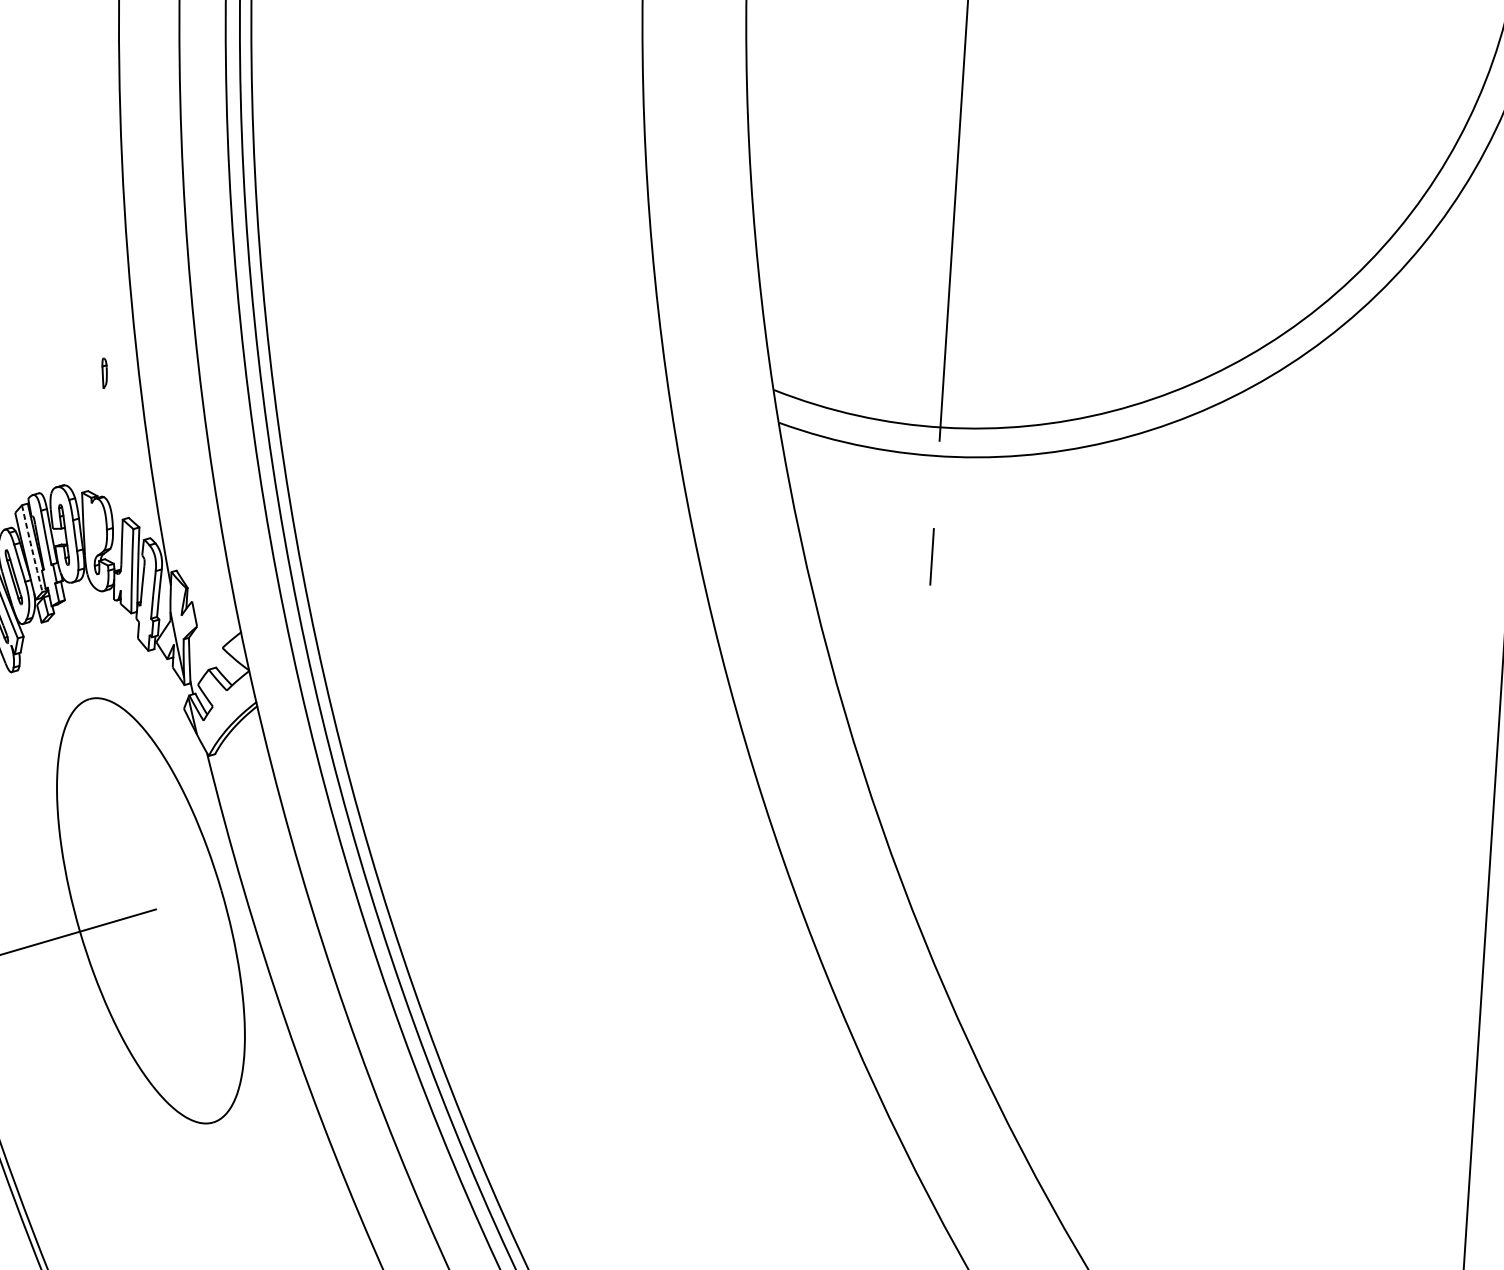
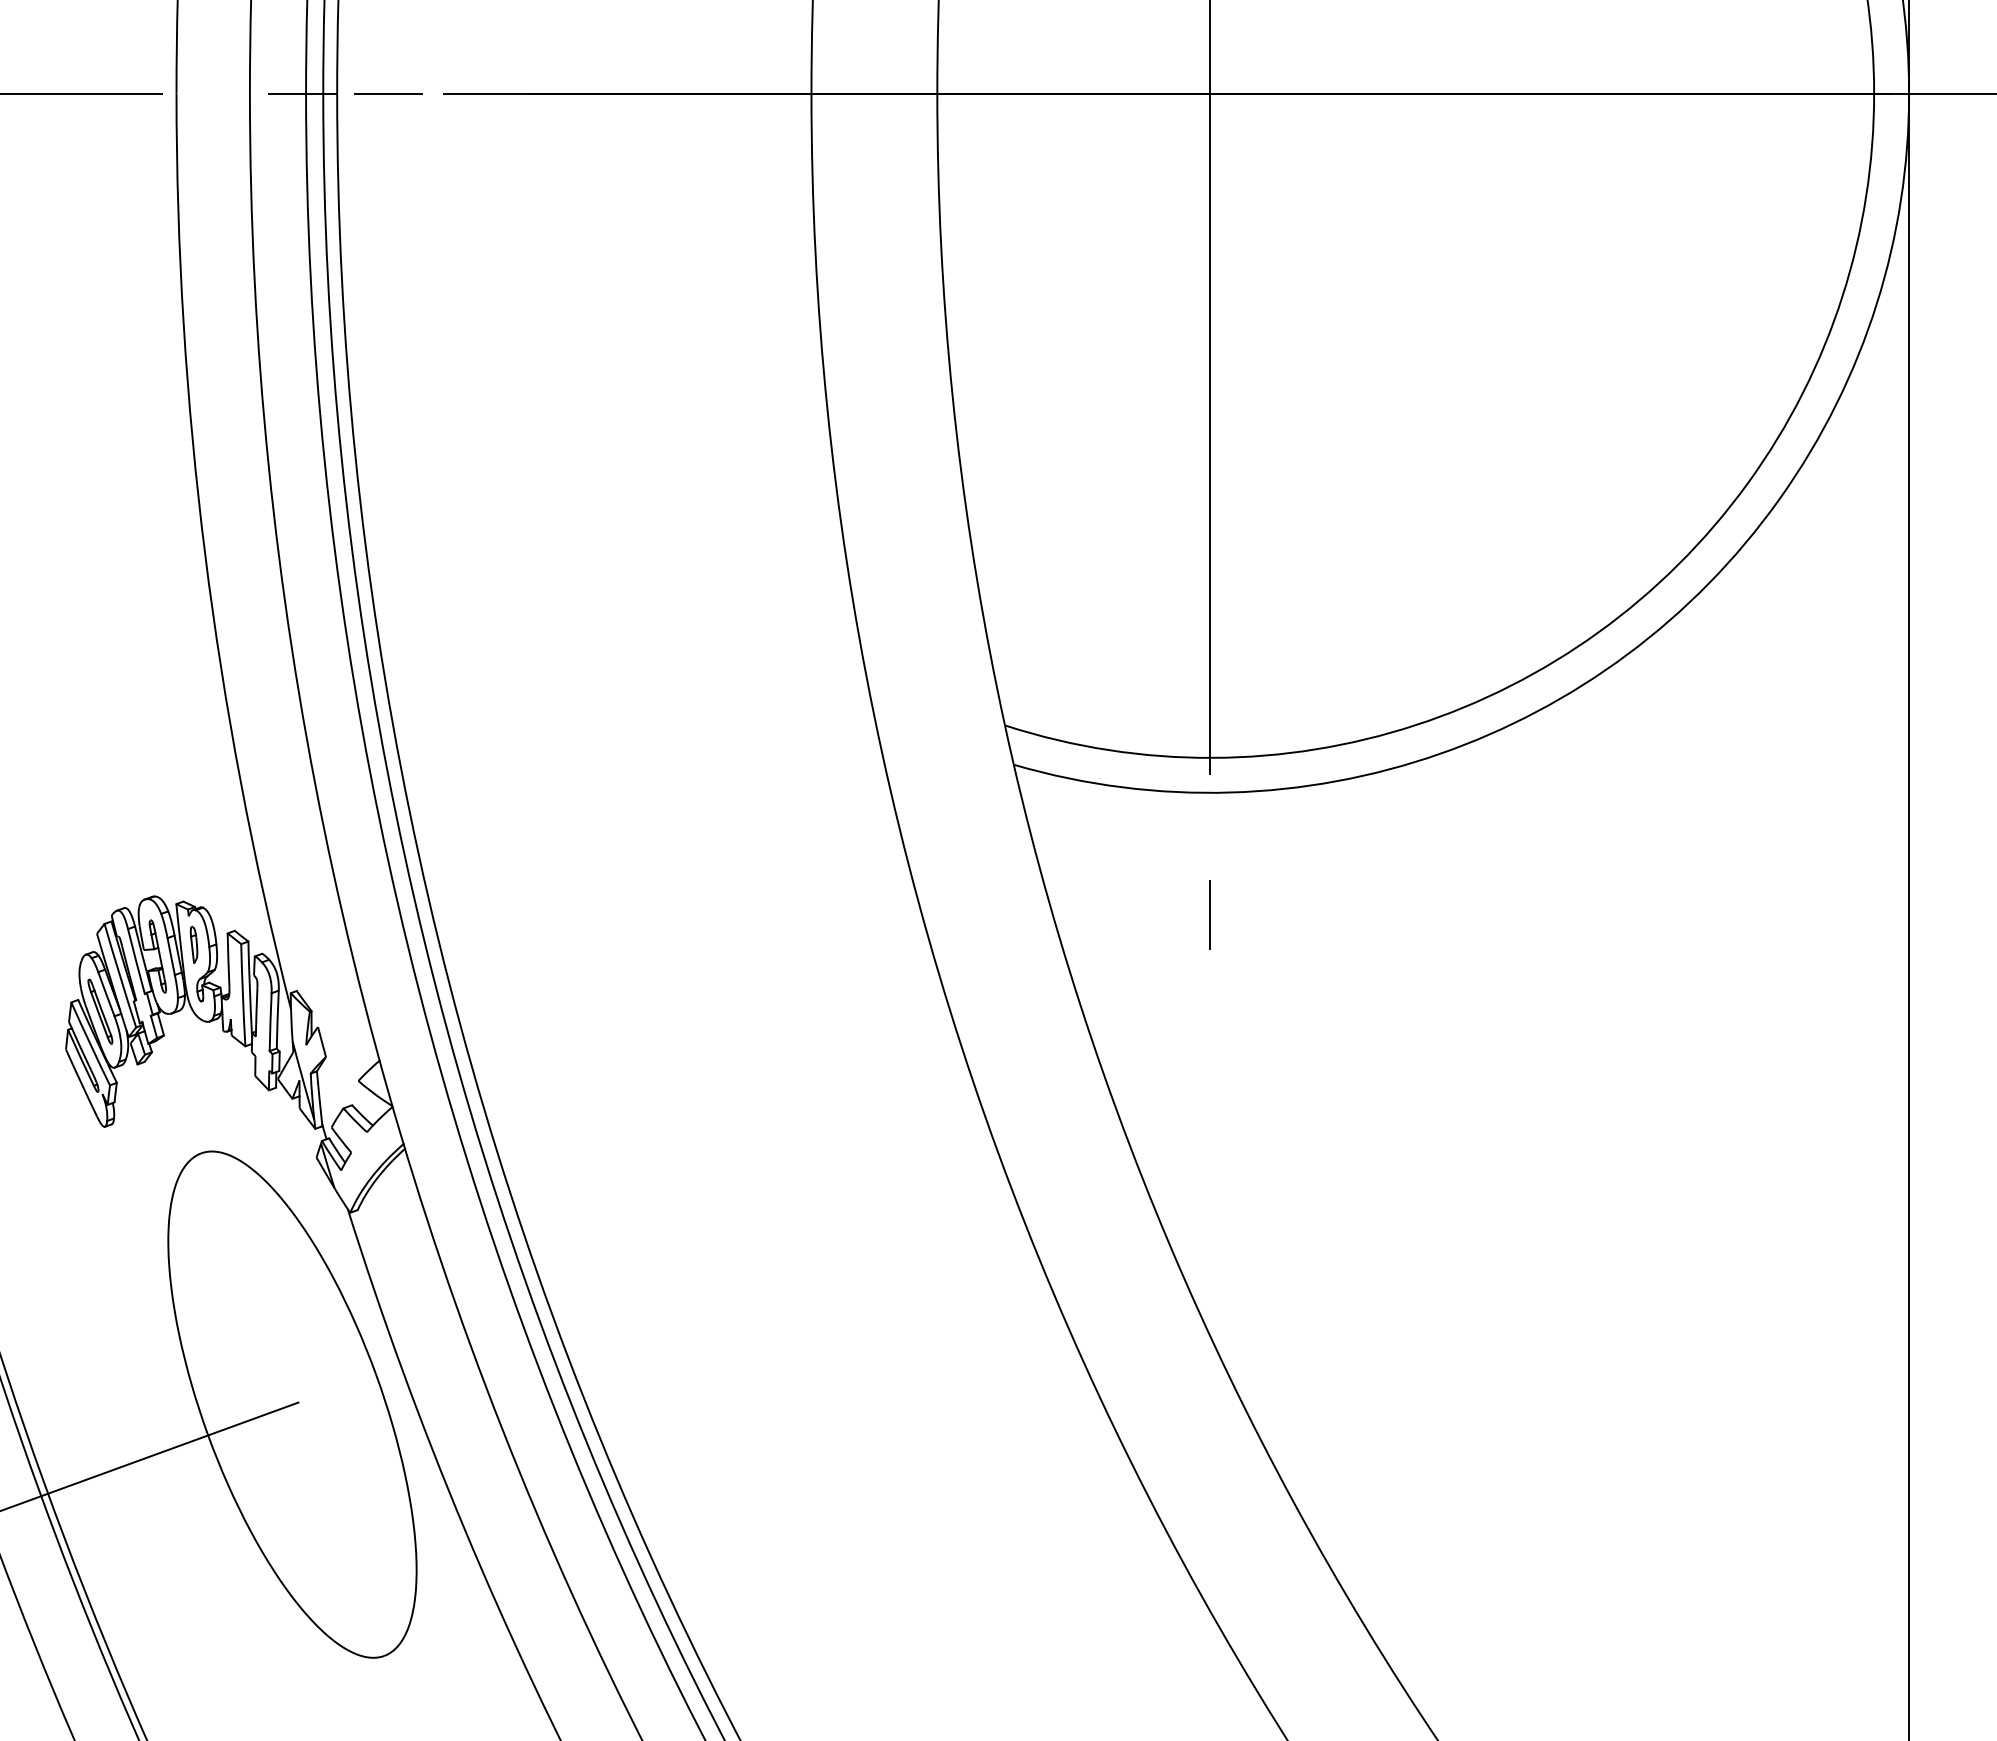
part: (104, 373) -> (193, 944), moved
arc: (31, 548) -> (119, 975), dashed -> solid

